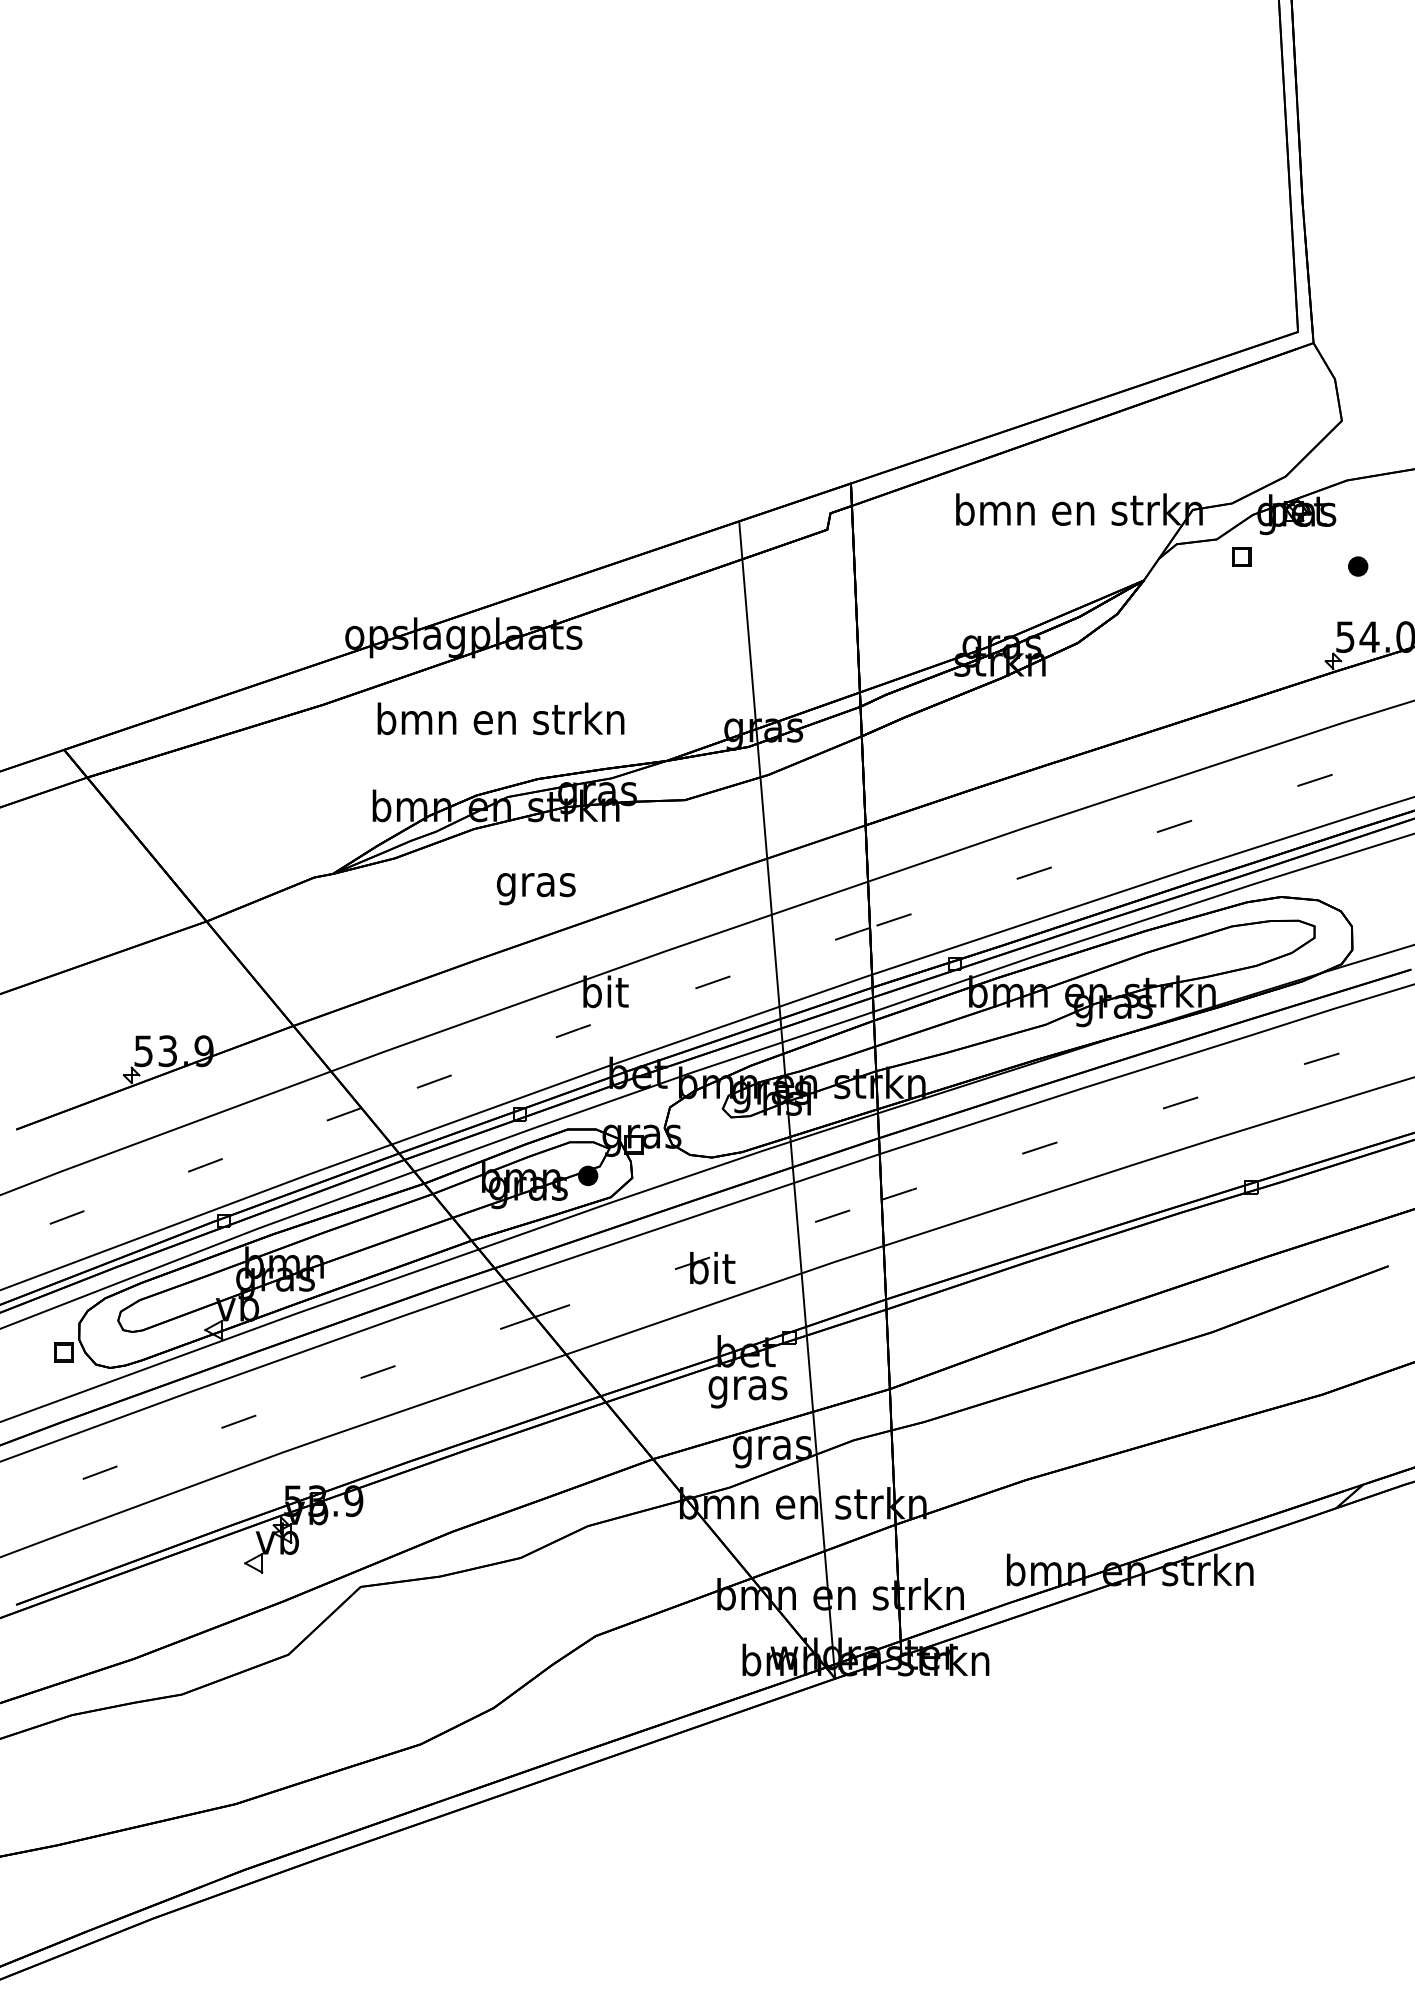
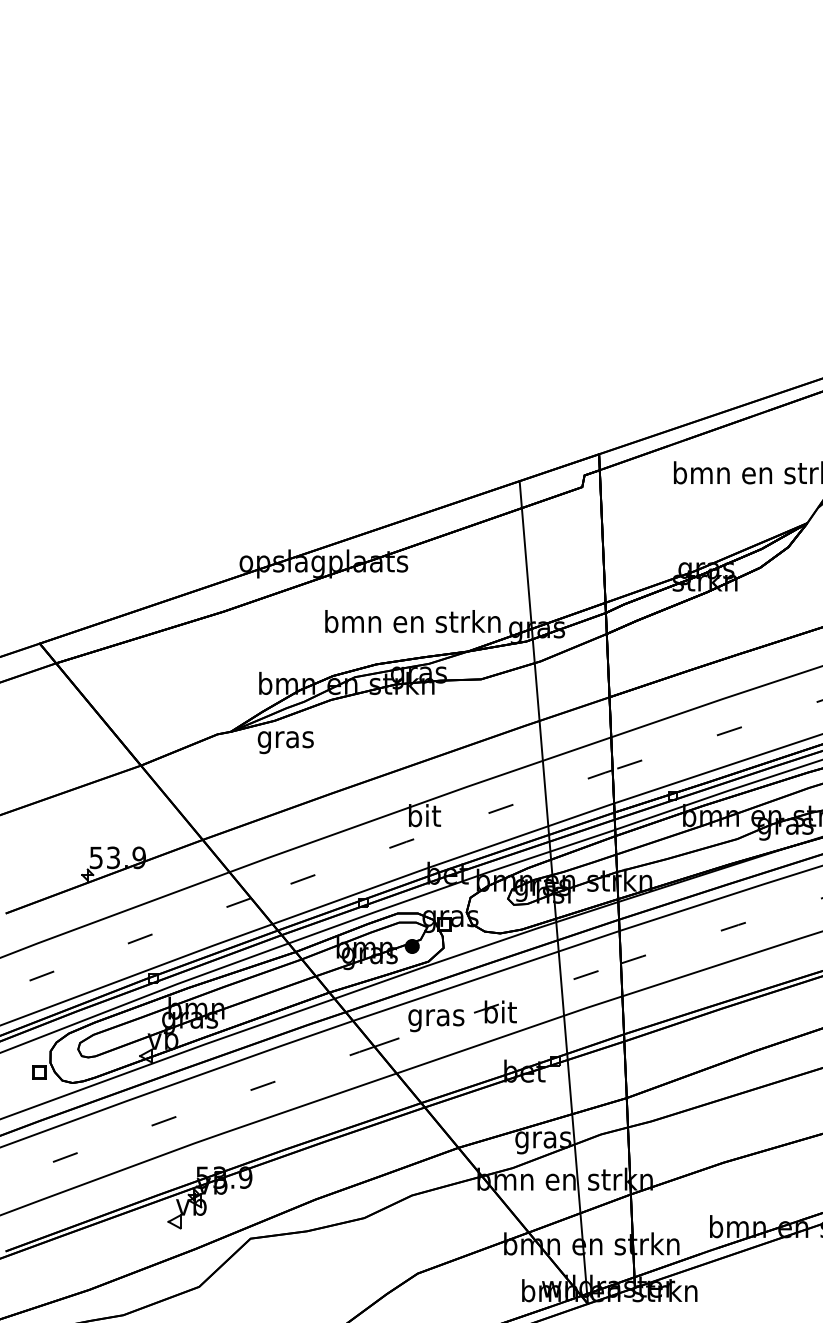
text: (500, 718) -> (412, 621), moved
text: (535, 889) -> (285, 742), moved
text: (747, 1392) -> (435, 1020), moved

